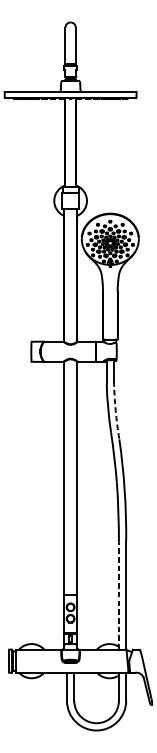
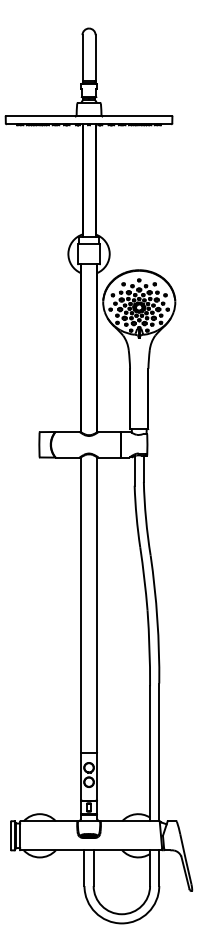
arc: (116, 410) -> (146, 518), dashed -> solid
line: (119, 596) -> (150, 753), dashed -> solid

